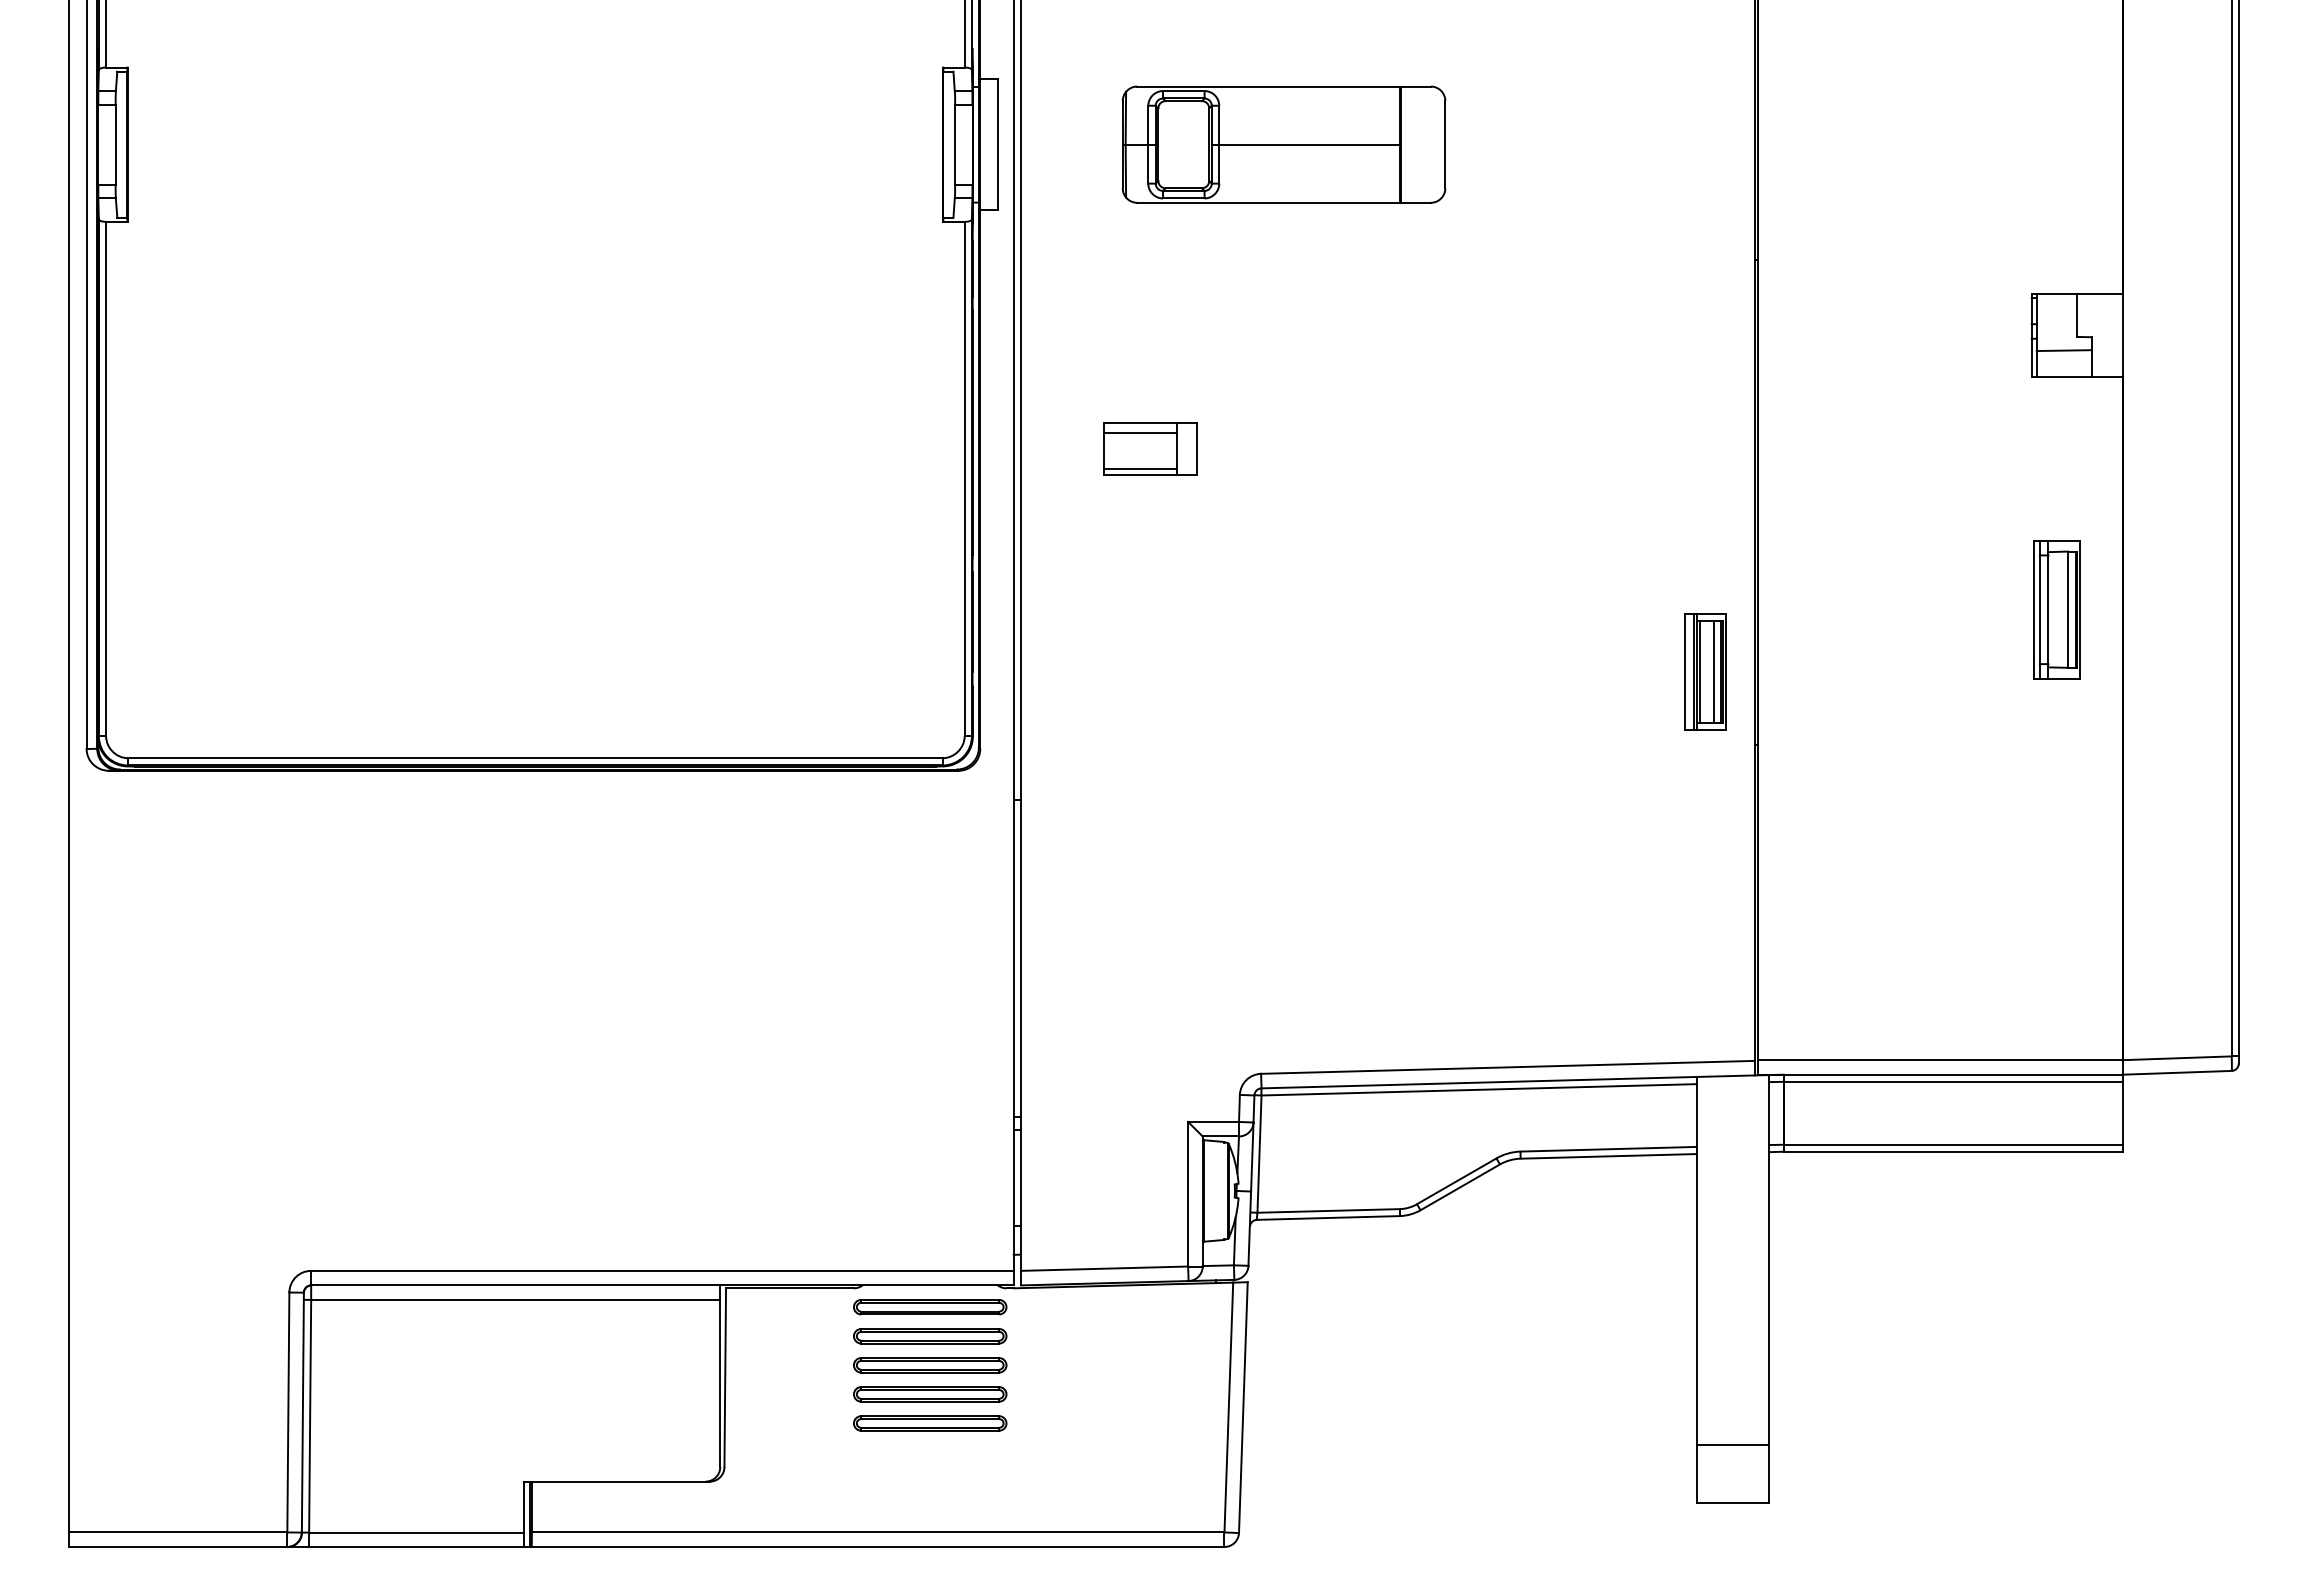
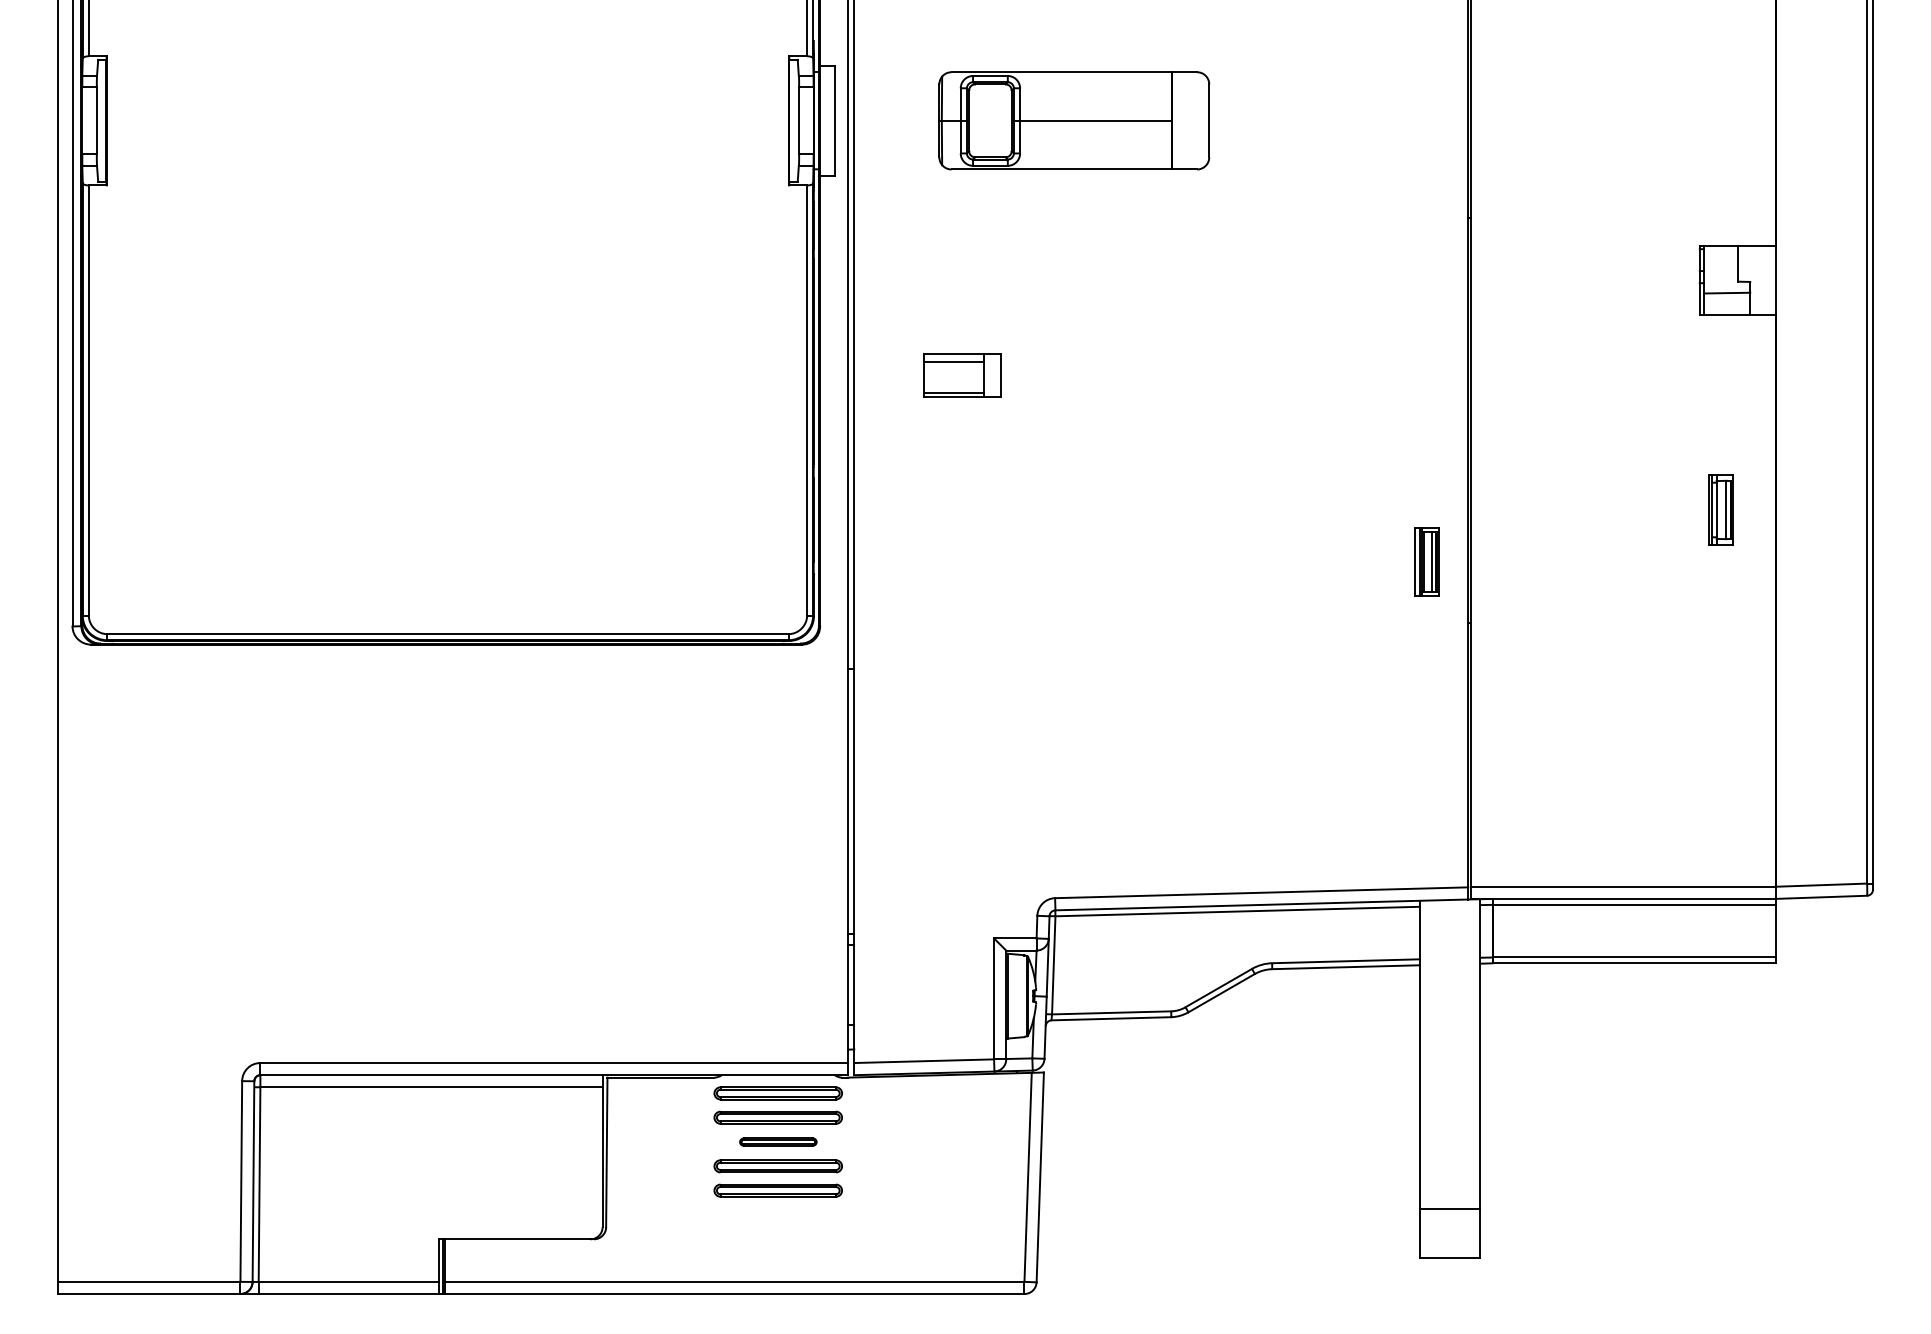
part: (2056, 609) -> (1720, 509), size x0.6
part: (1705, 671) -> (1426, 561), size x0.7
part: (930, 1365) -> (778, 1142), size x0.6

